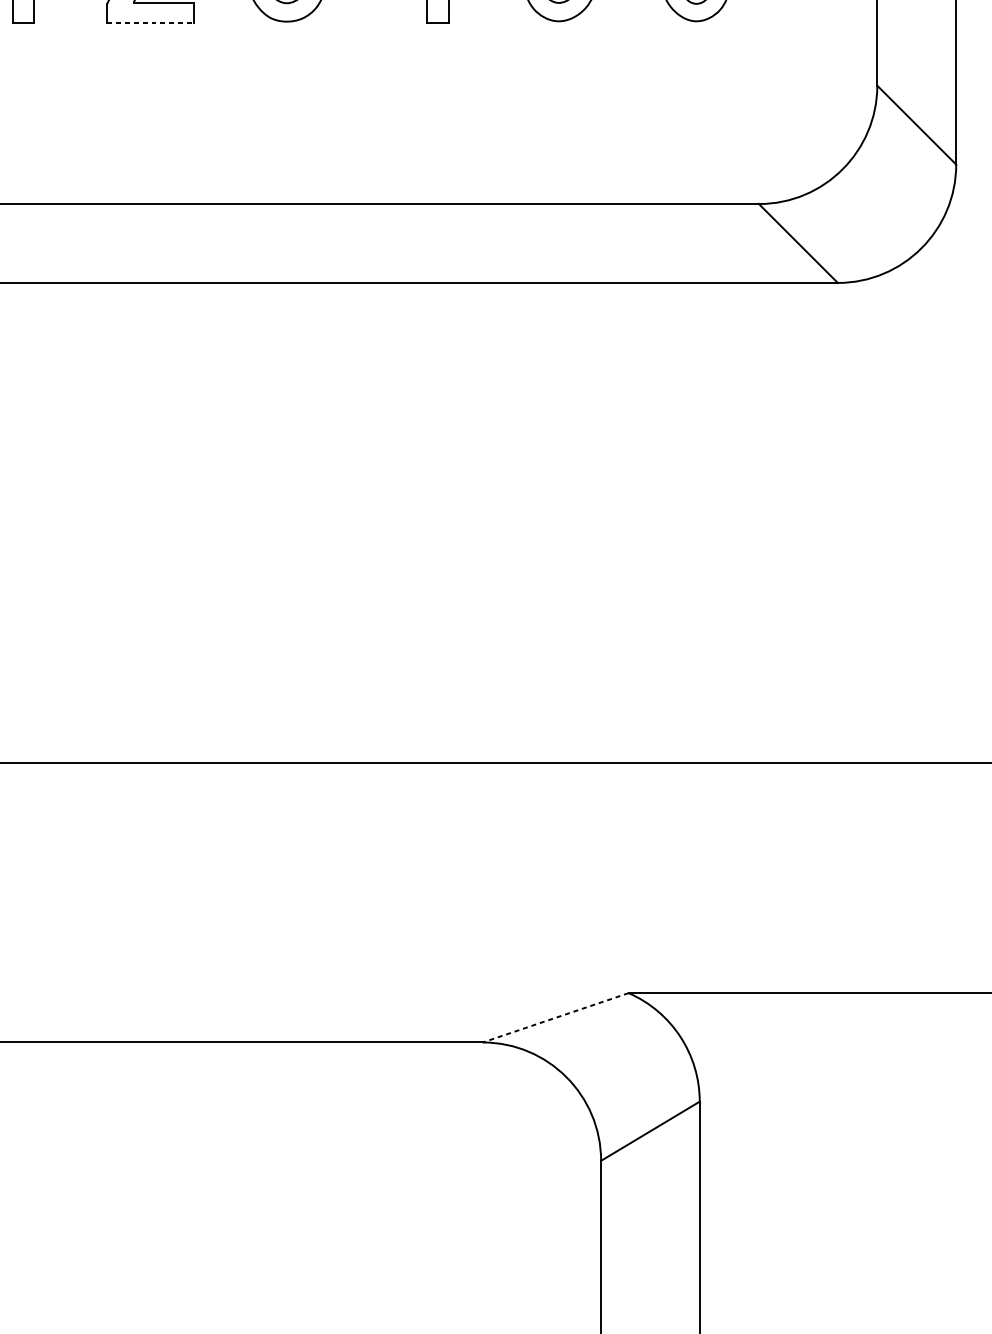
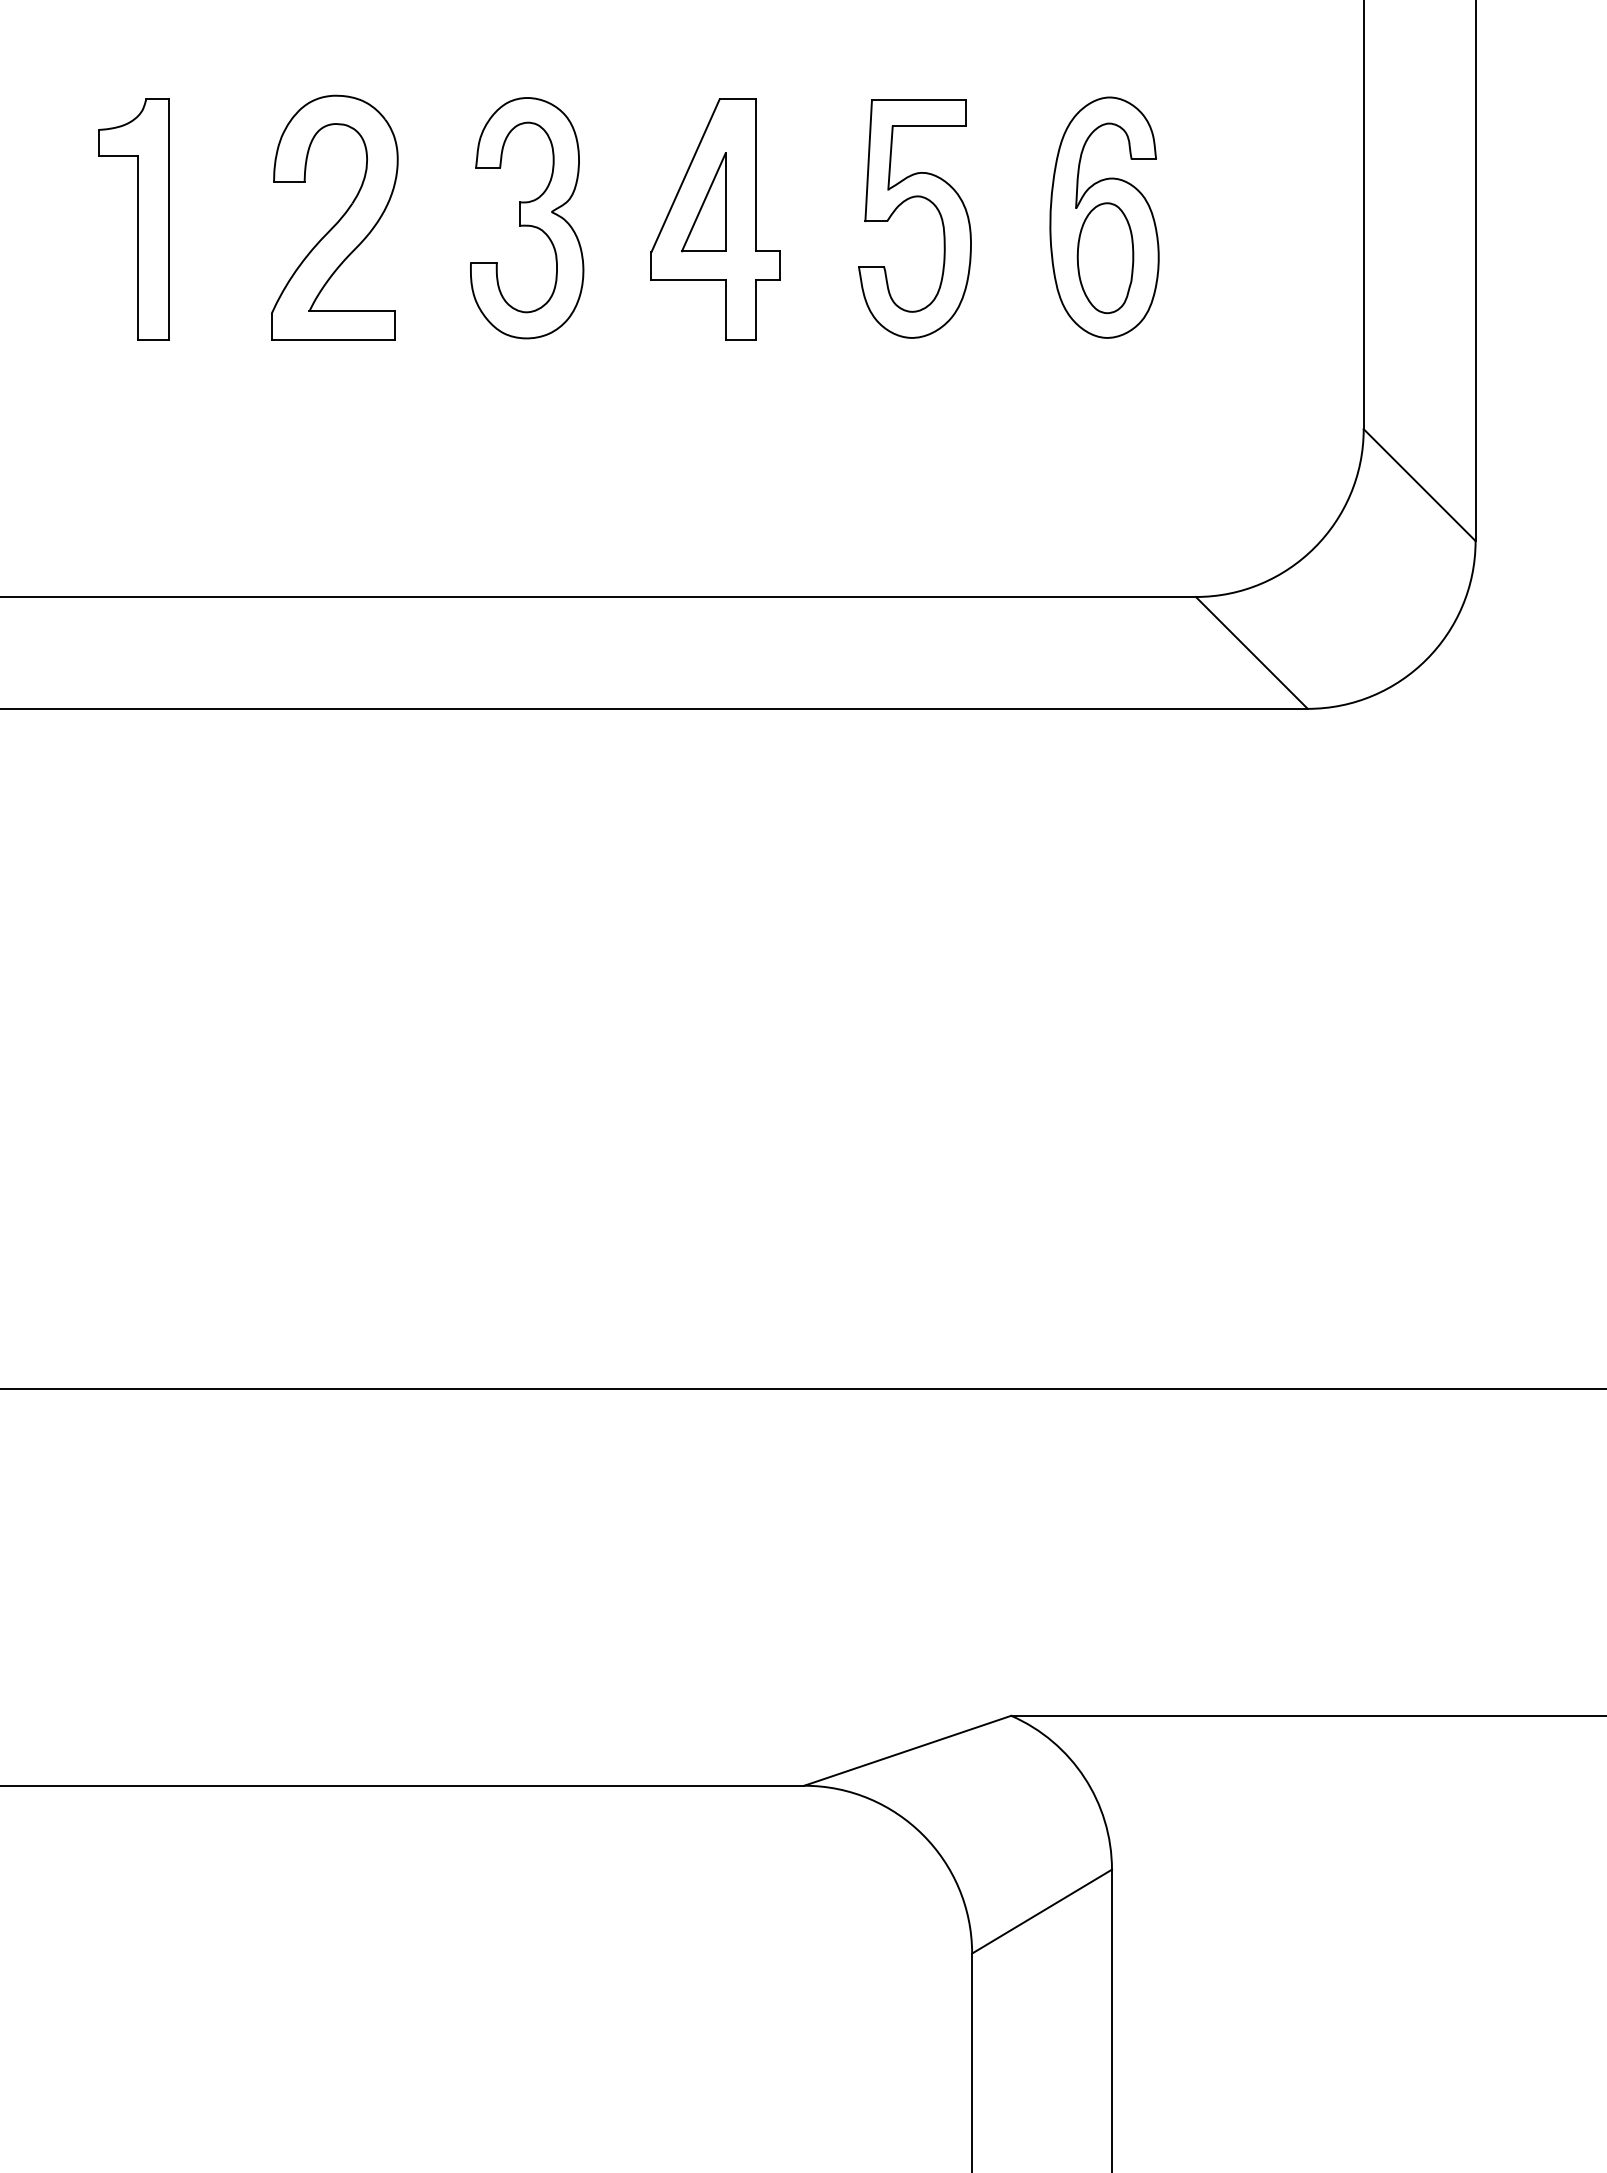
line: (150, 22) -> (333, 339), dashed -> solid
line: (555, 1017) -> (907, 1750), dashed -> solid

